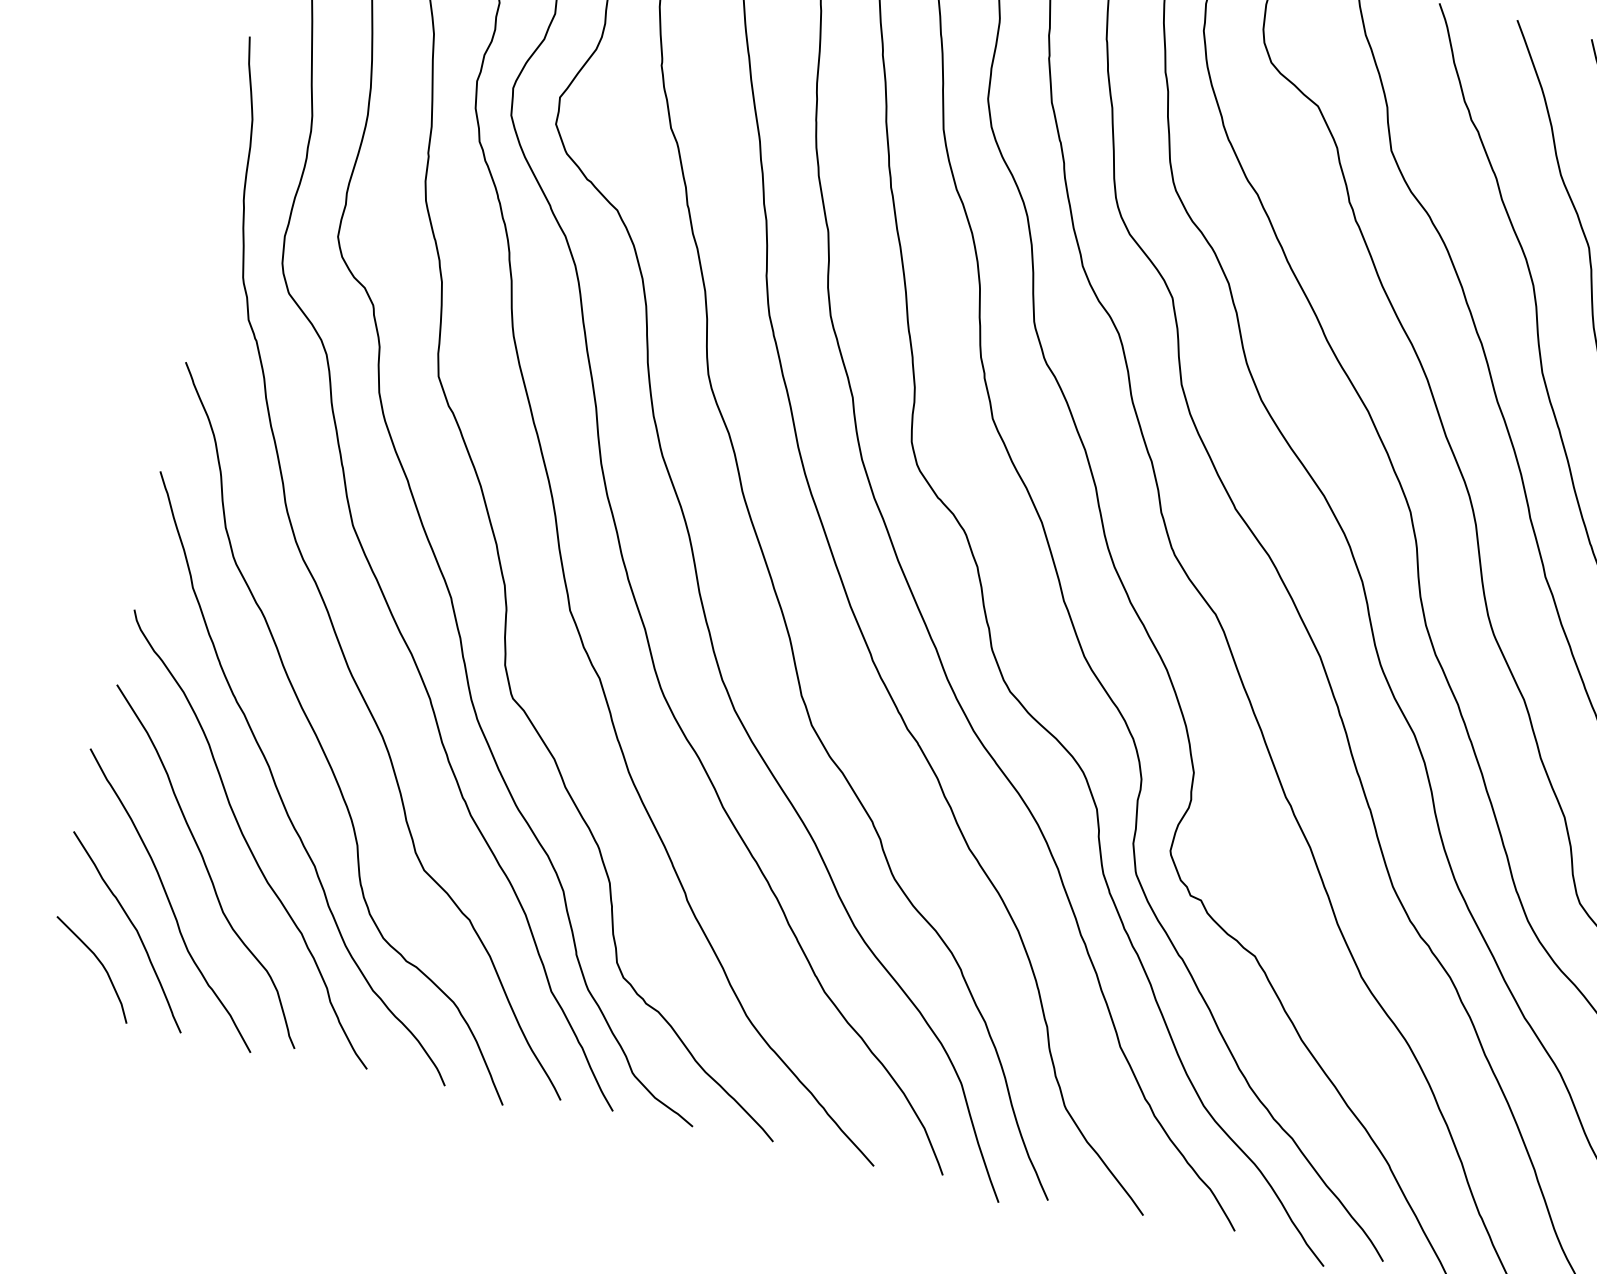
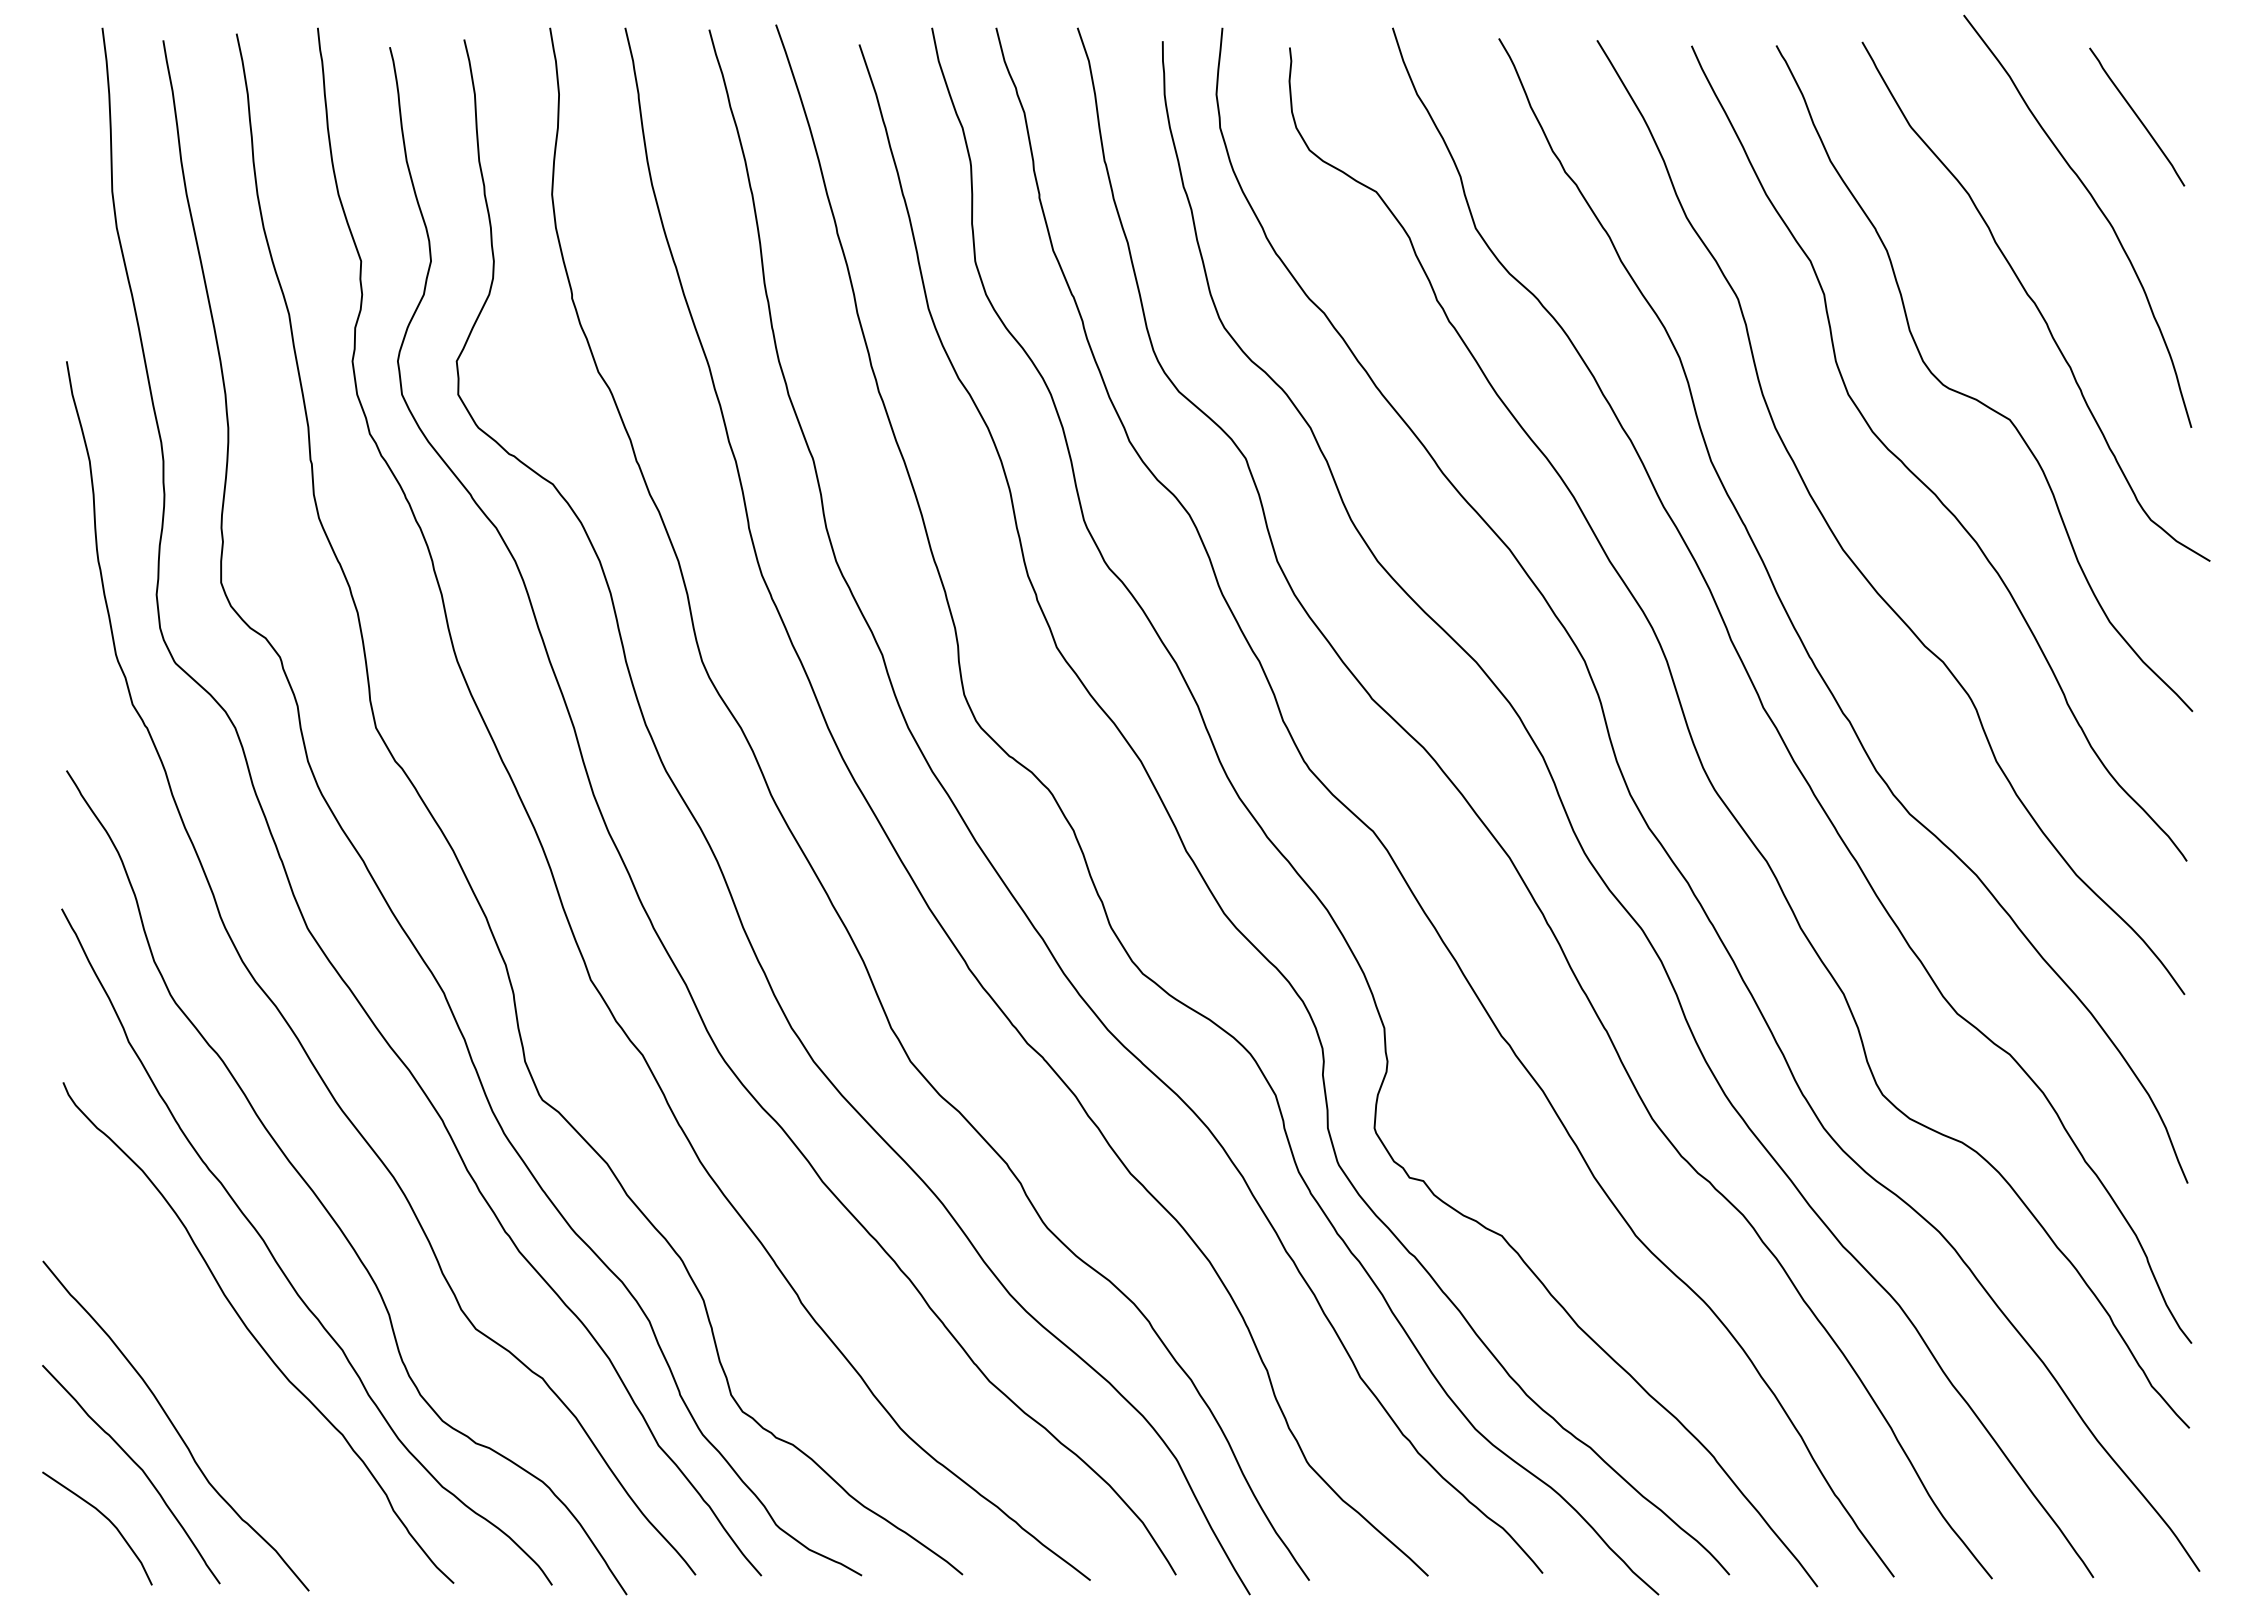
curve: (205, 866) -> (210, 1376), removed

